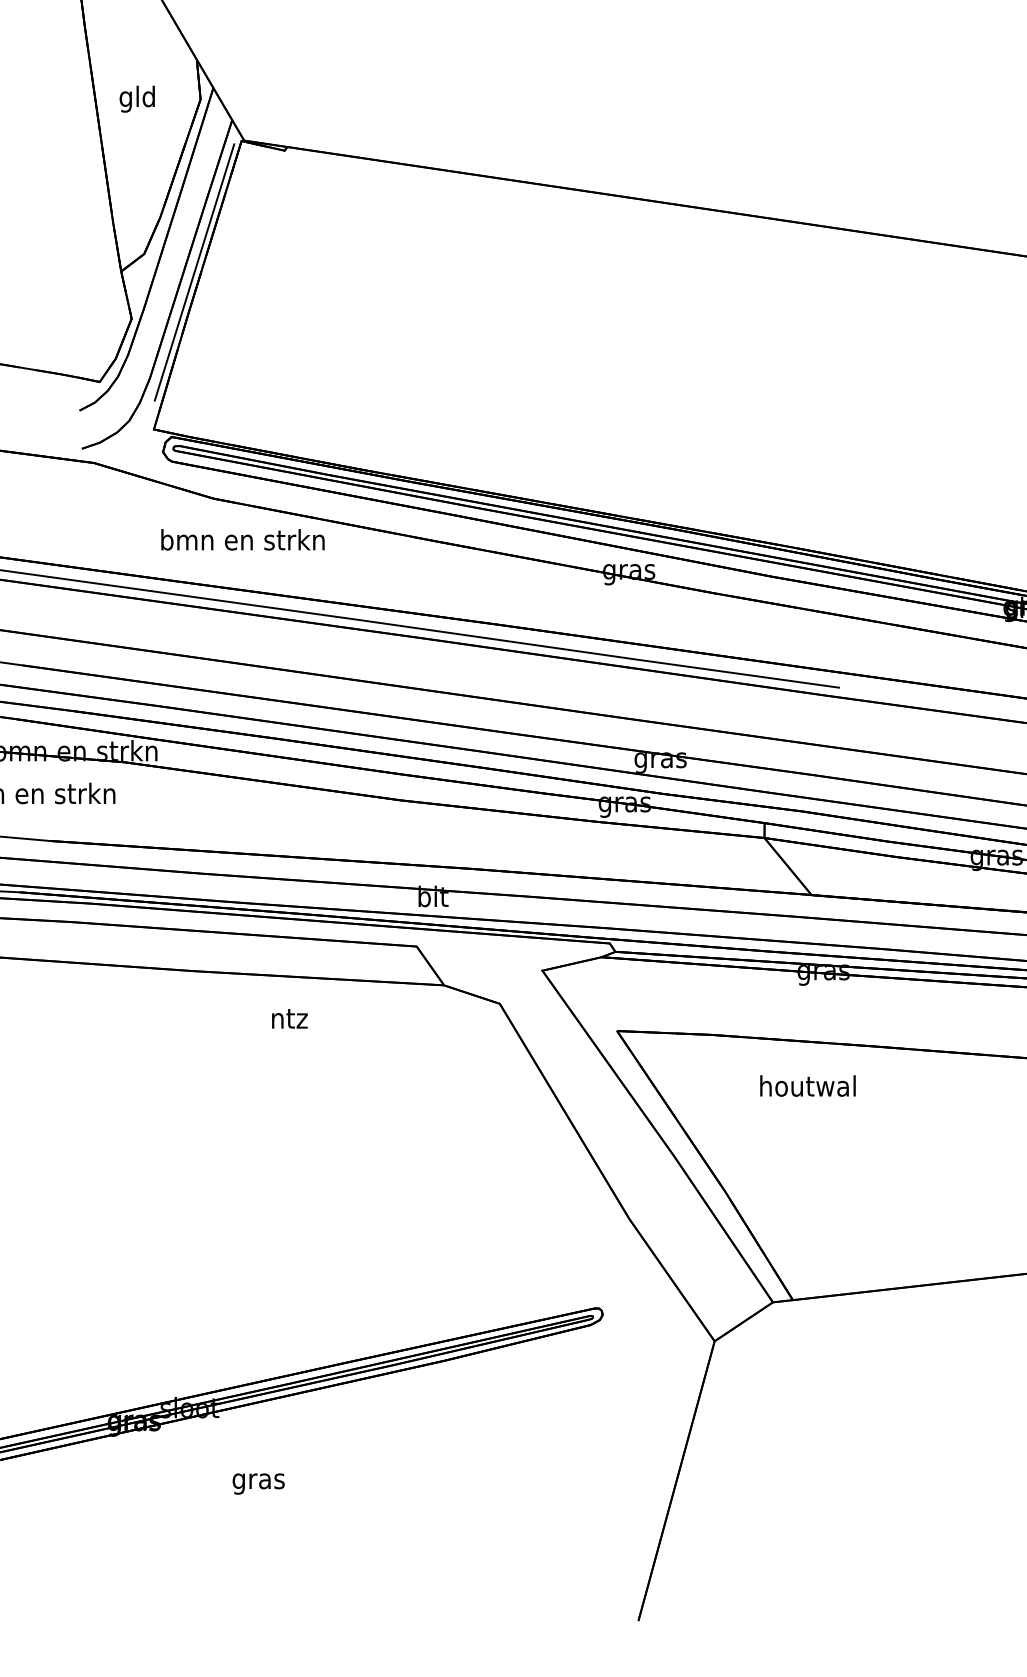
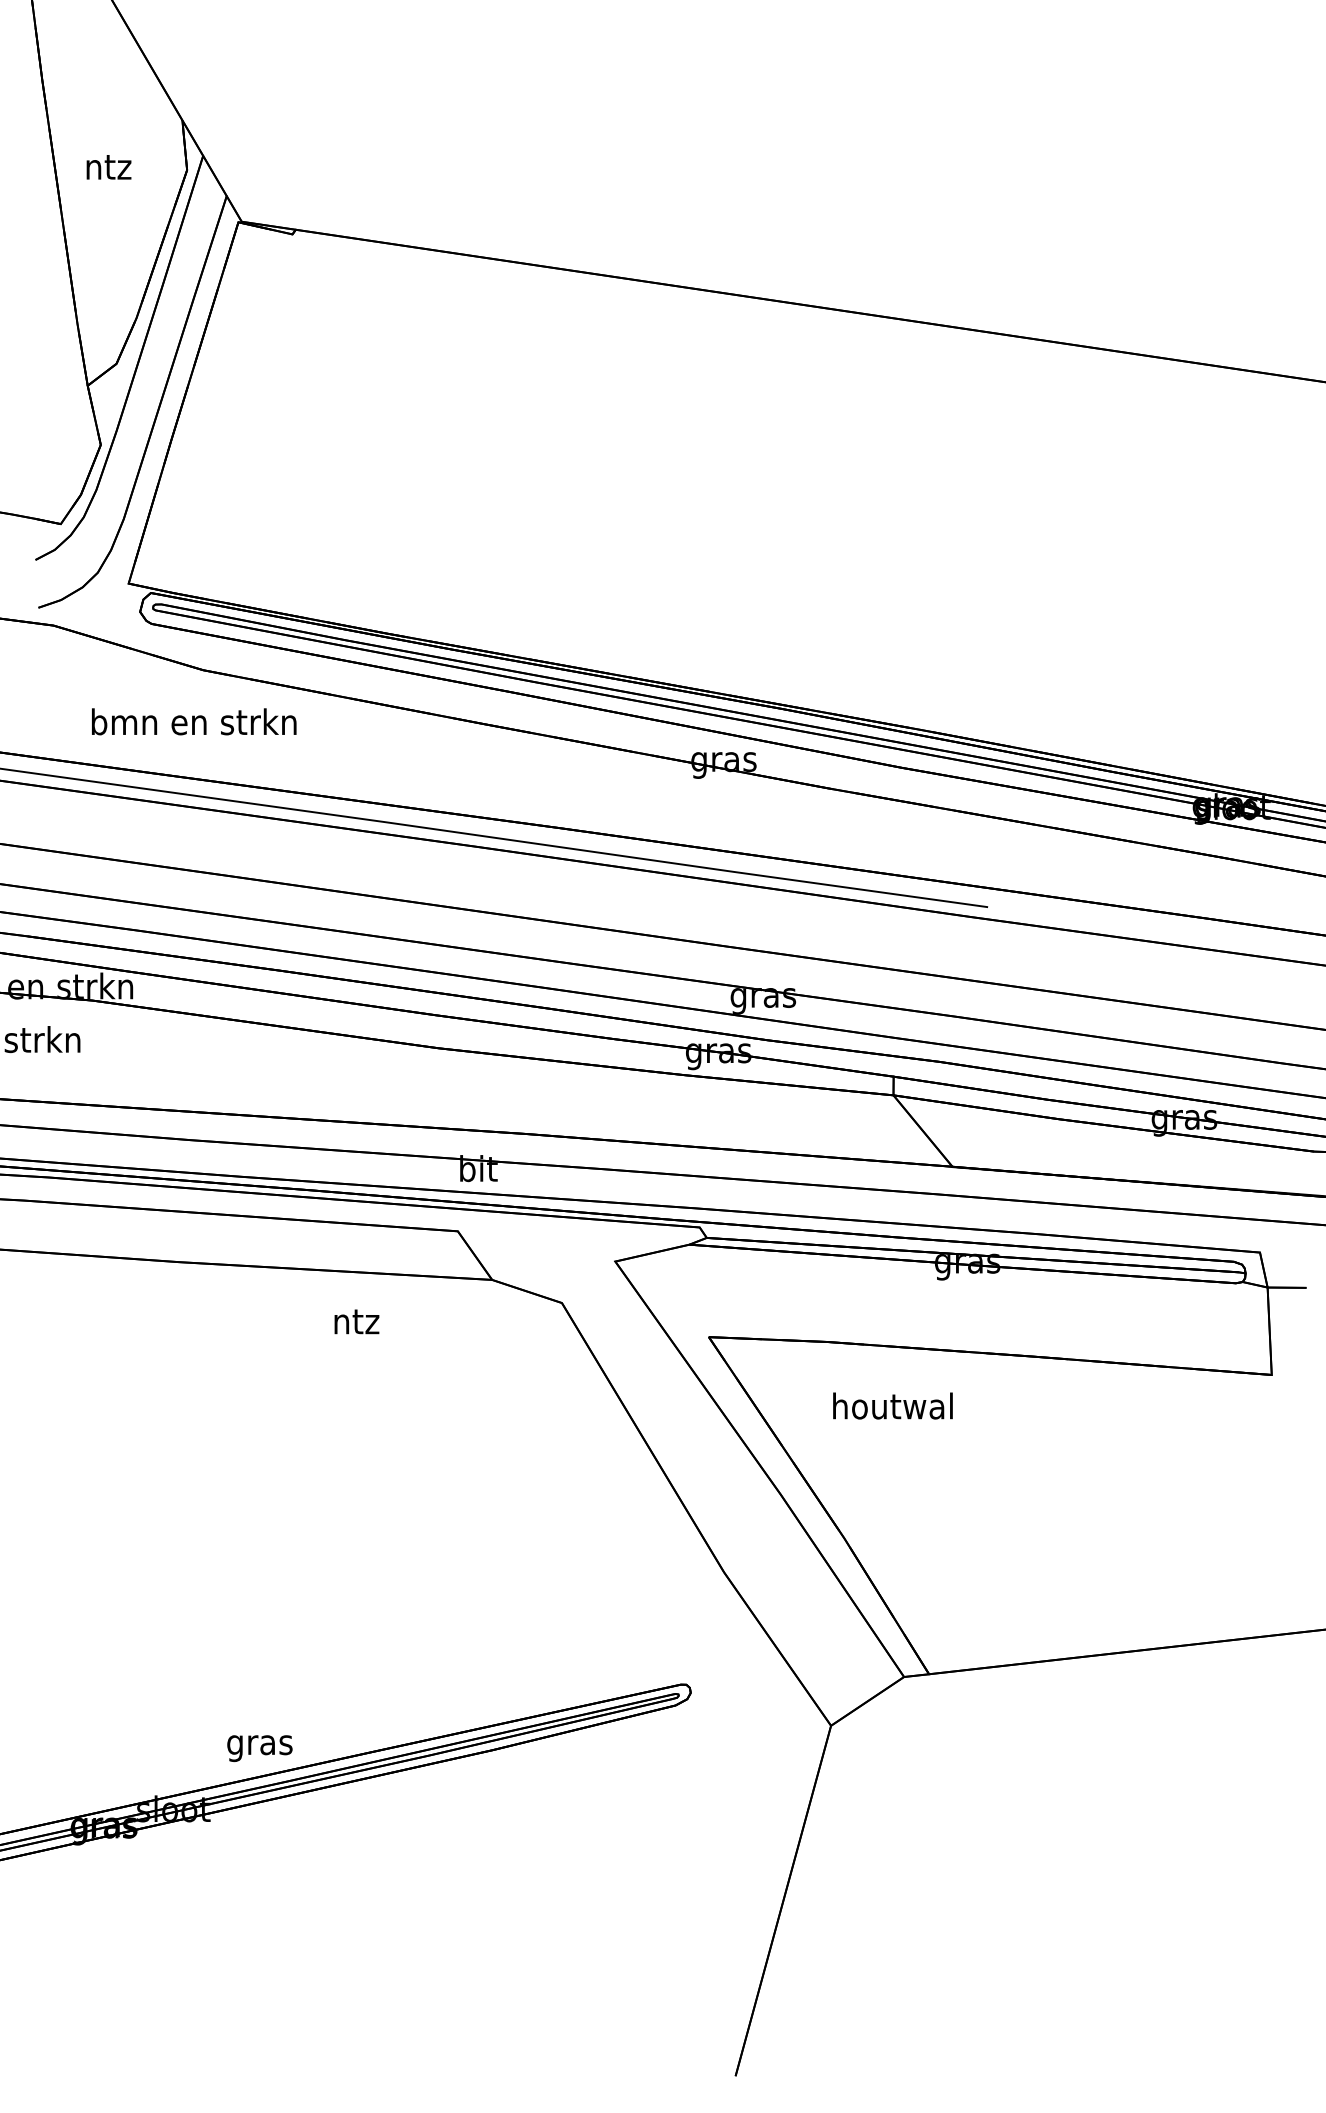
text: (137, 98) -> (108, 169), gld -> ntz
line: (194, 272) -> (179, 386), removed
text: (243, 539) -> (194, 721), moved
text: (289, 1018) -> (356, 1321), moved
text: (807, 1085) -> (892, 1405), moved
text: (258, 1483) -> (259, 1748), moved

